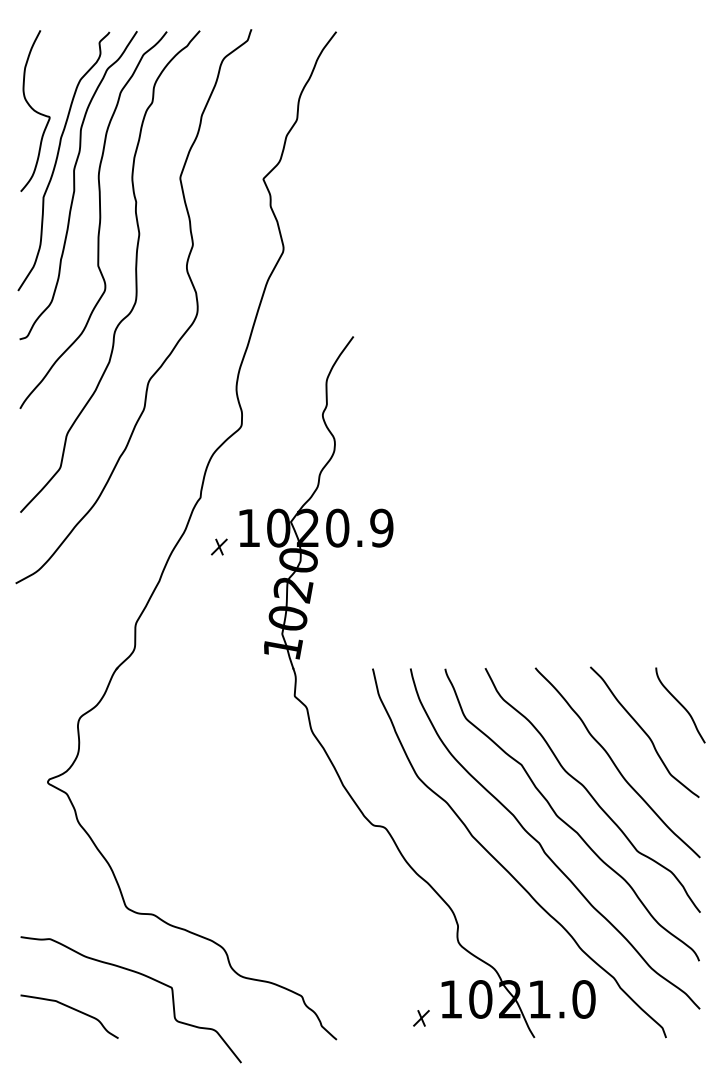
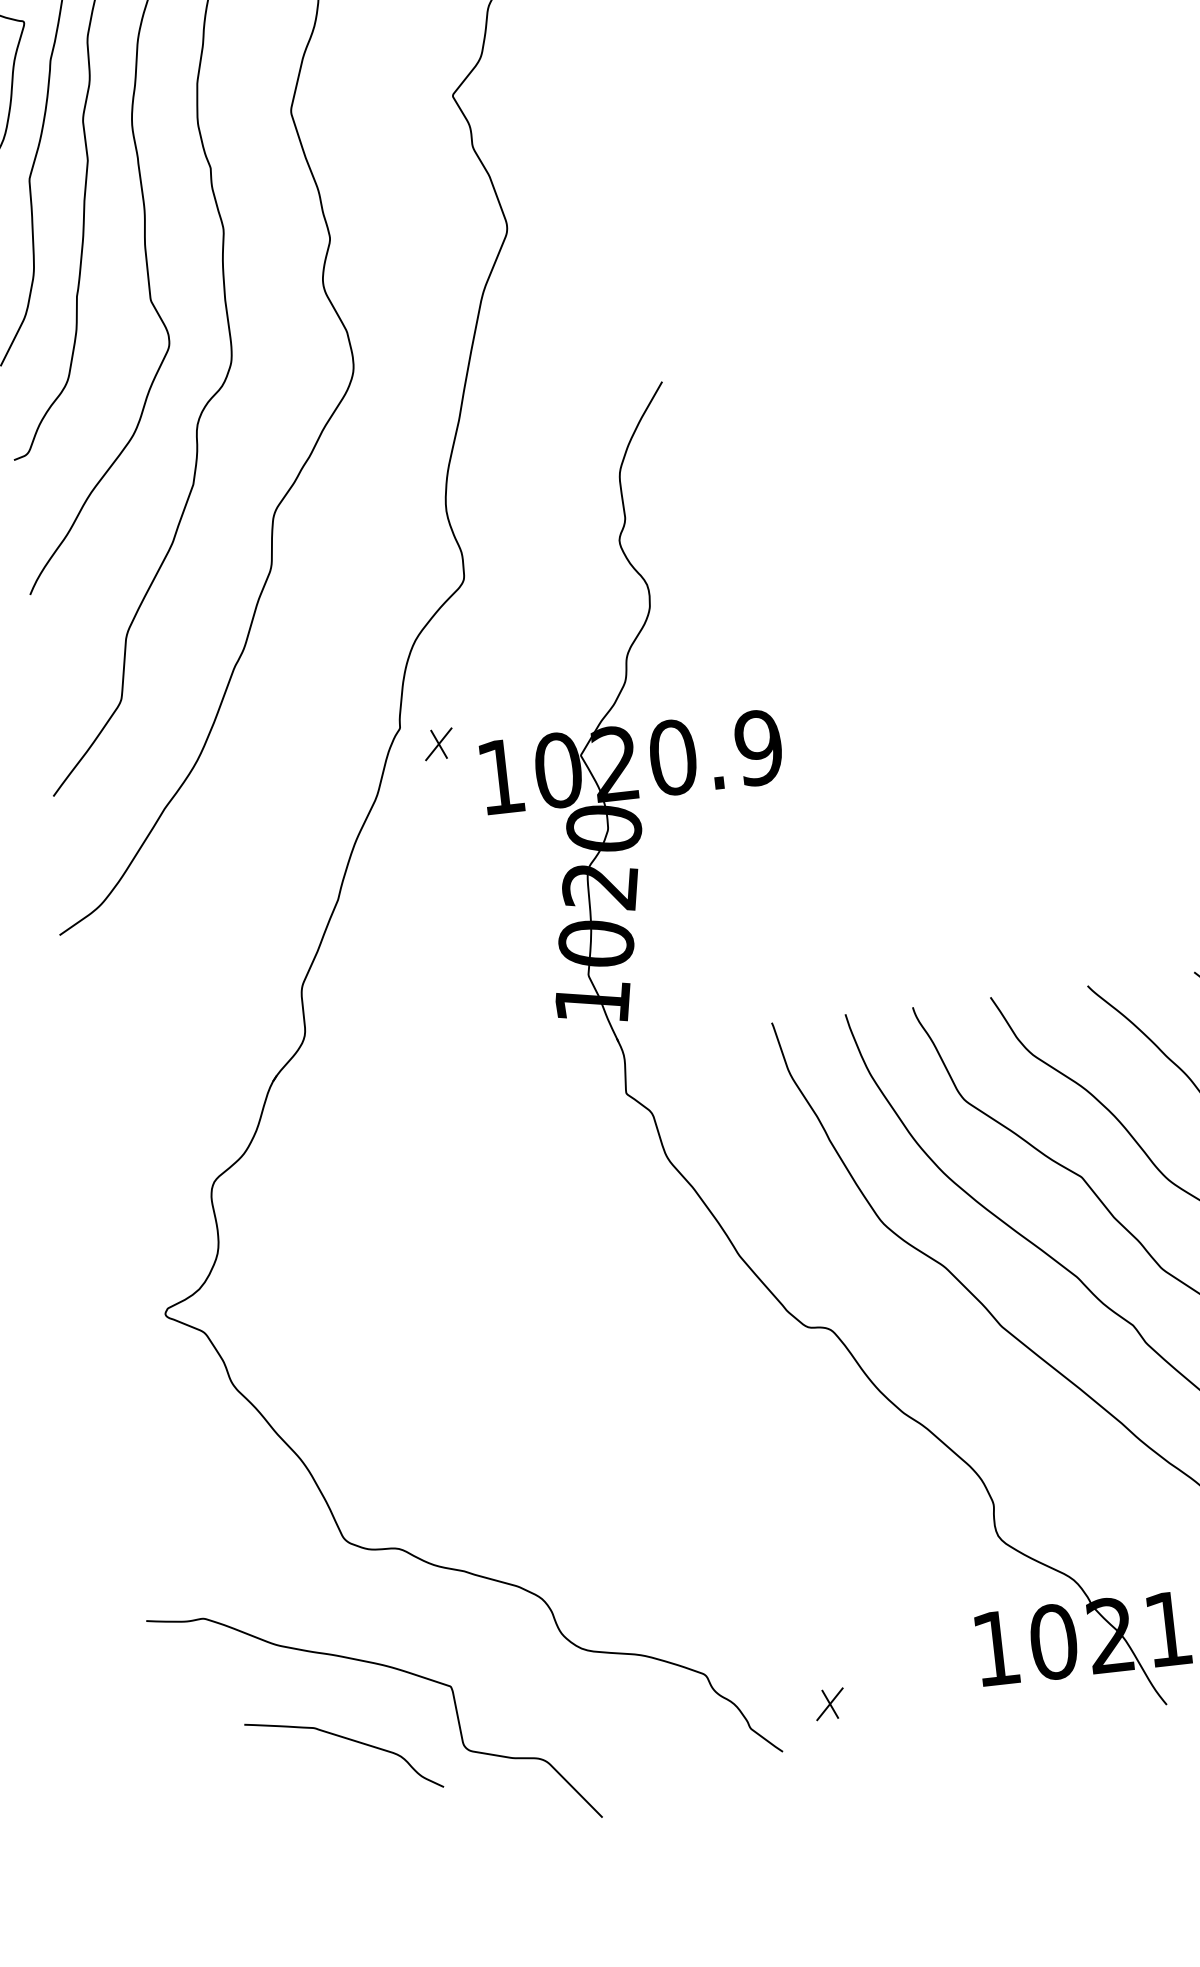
part: (219, 546) -> (438, 743), moved
curve: (72, 1009) -> (348, 1740), moved
part: (421, 1018) -> (830, 1704), moved

